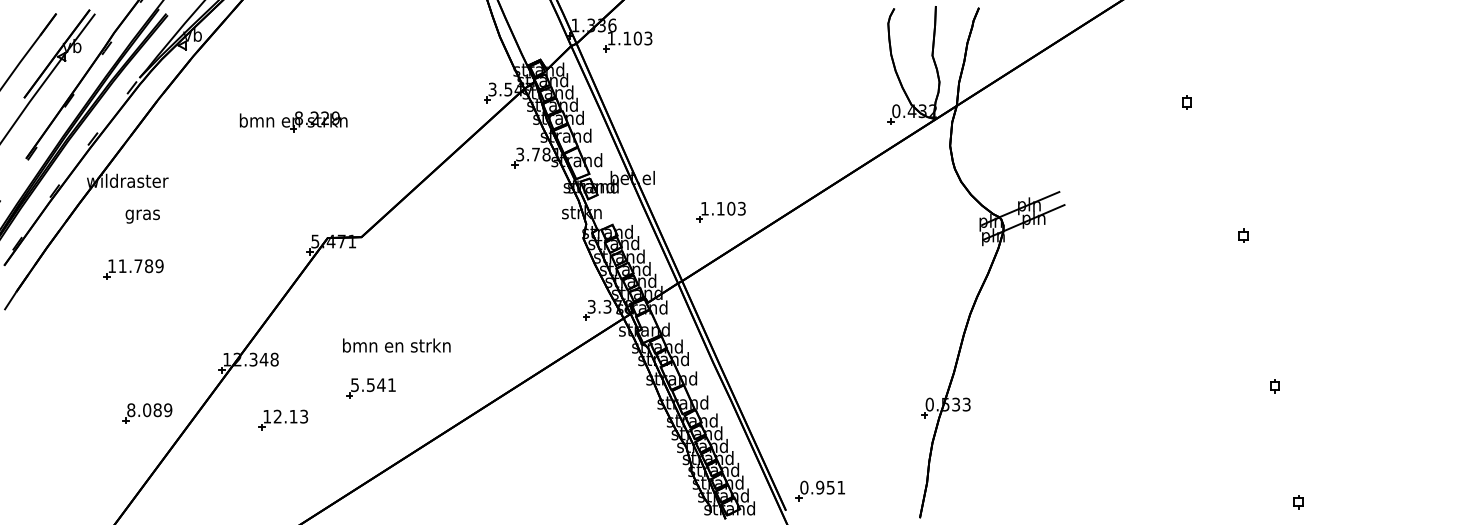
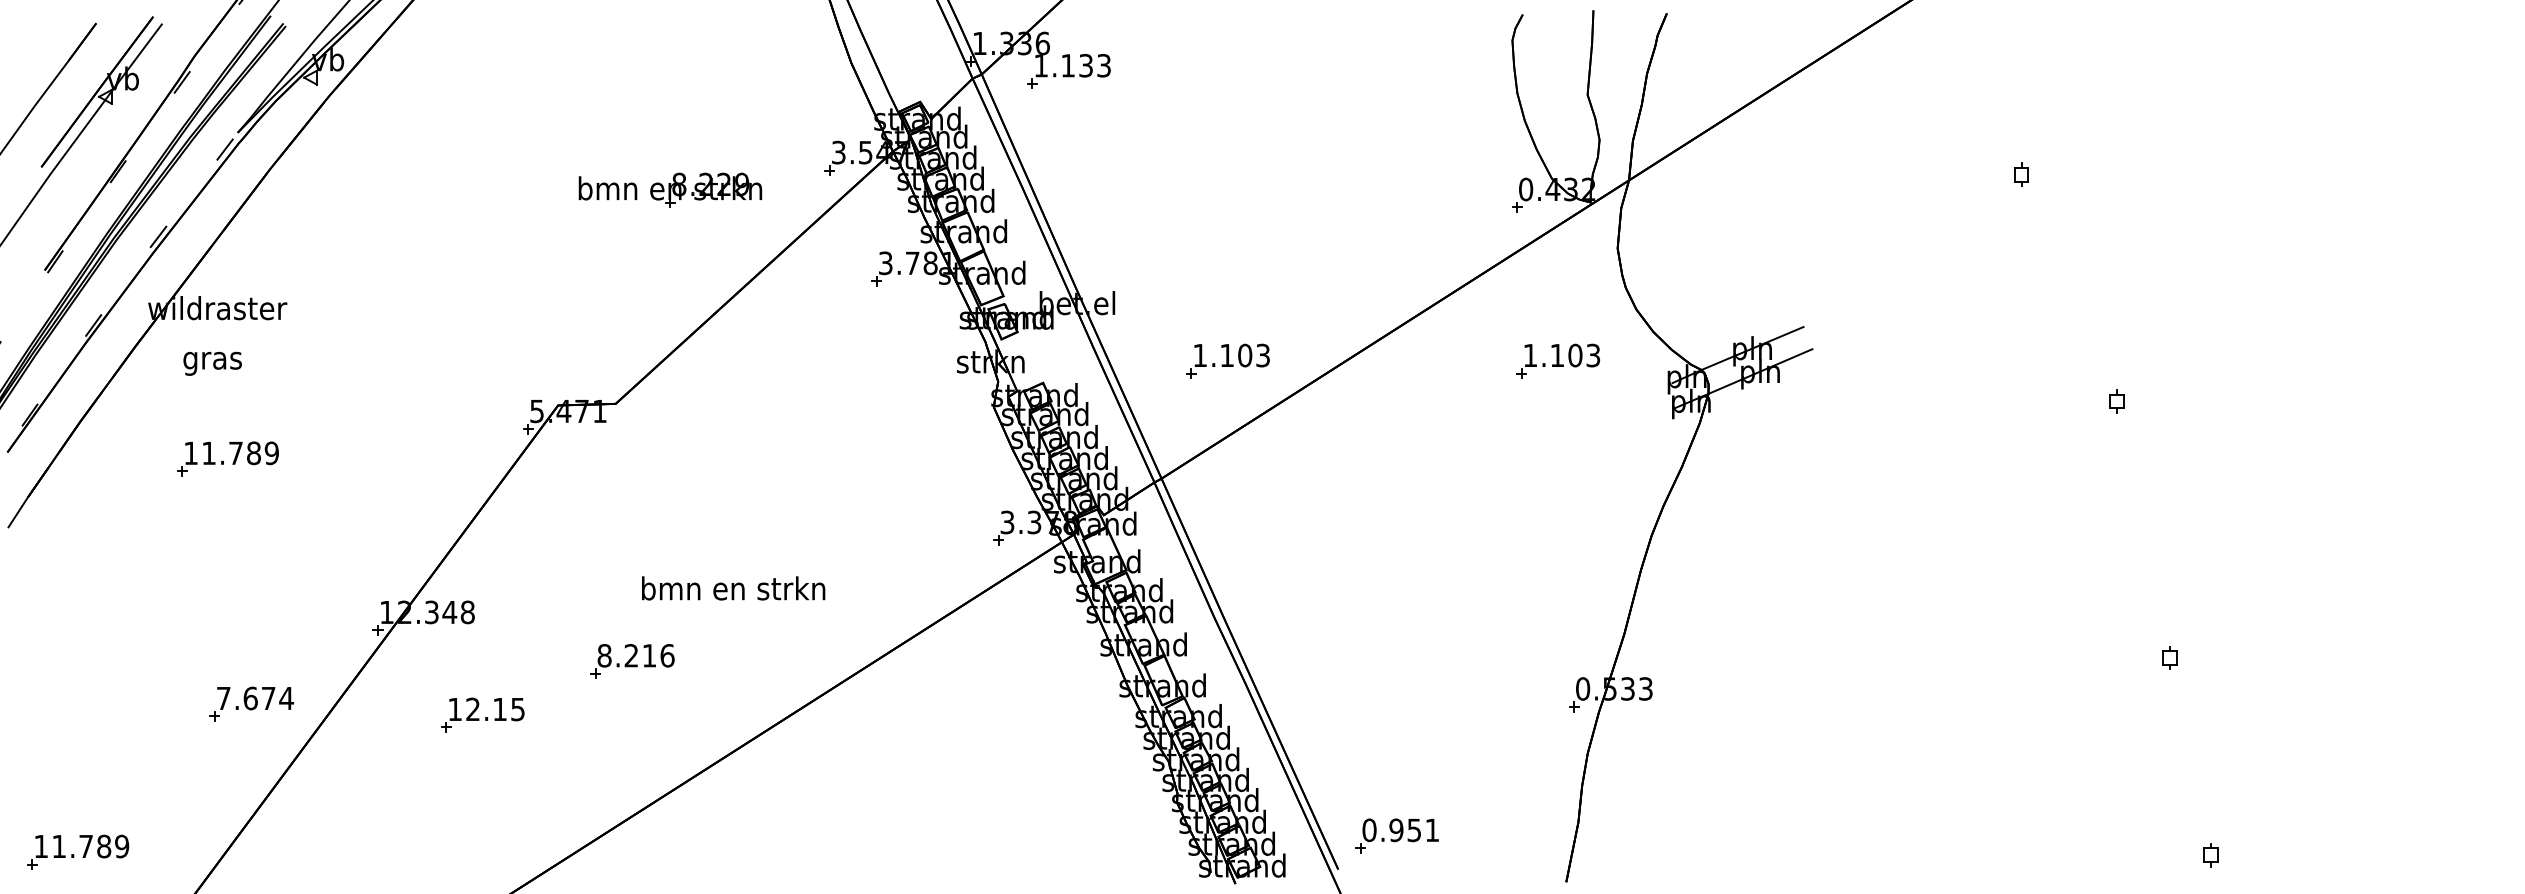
text: (637, 38) -> (1085, 65), 1.103 -> 1.133
part: (293, 121) -> (670, 189), moved
part: (914, 211) -> (1556, 360), added
text: (142, 216) -> (212, 363), moved
text: (396, 345) -> (733, 588), moved
text: (373, 385) -> (636, 656), 5.541 -> 8.216
text: (149, 410) -> (254, 698), 8.089 -> 7.674
text: (304, 415) -> (518, 707), 12.13 -> 12.15
part: (45, 500) -> (77, 852), added

